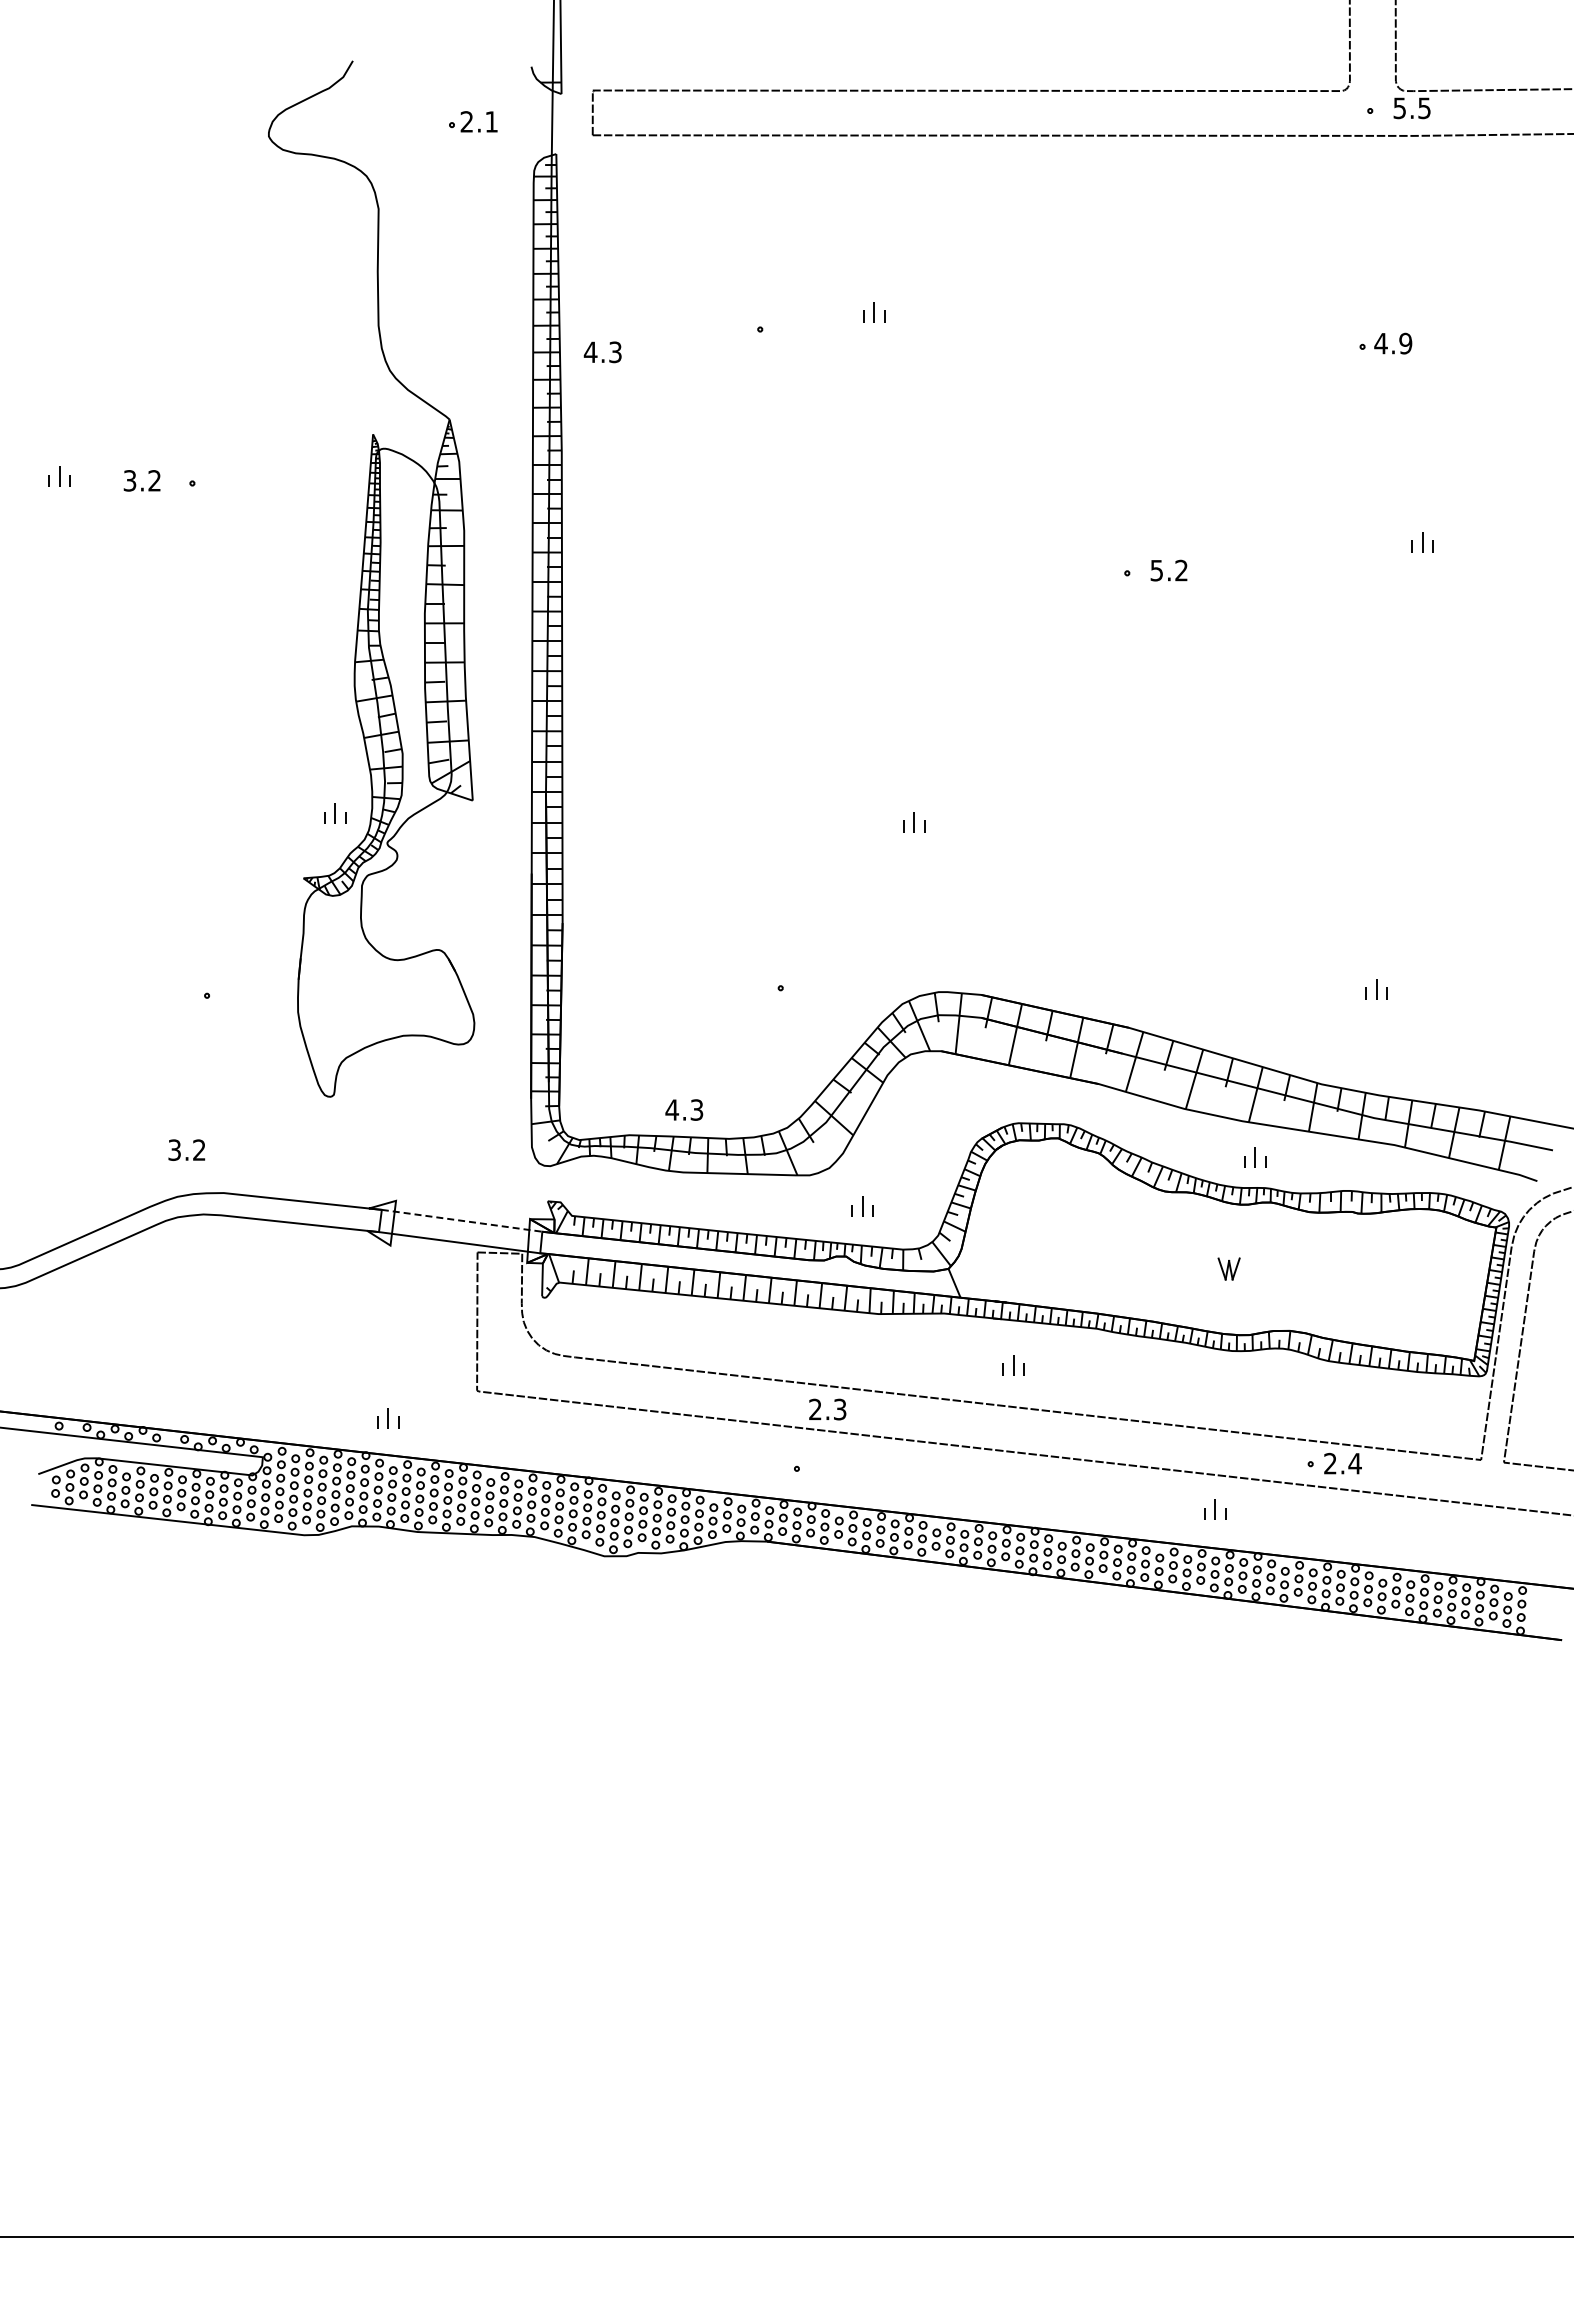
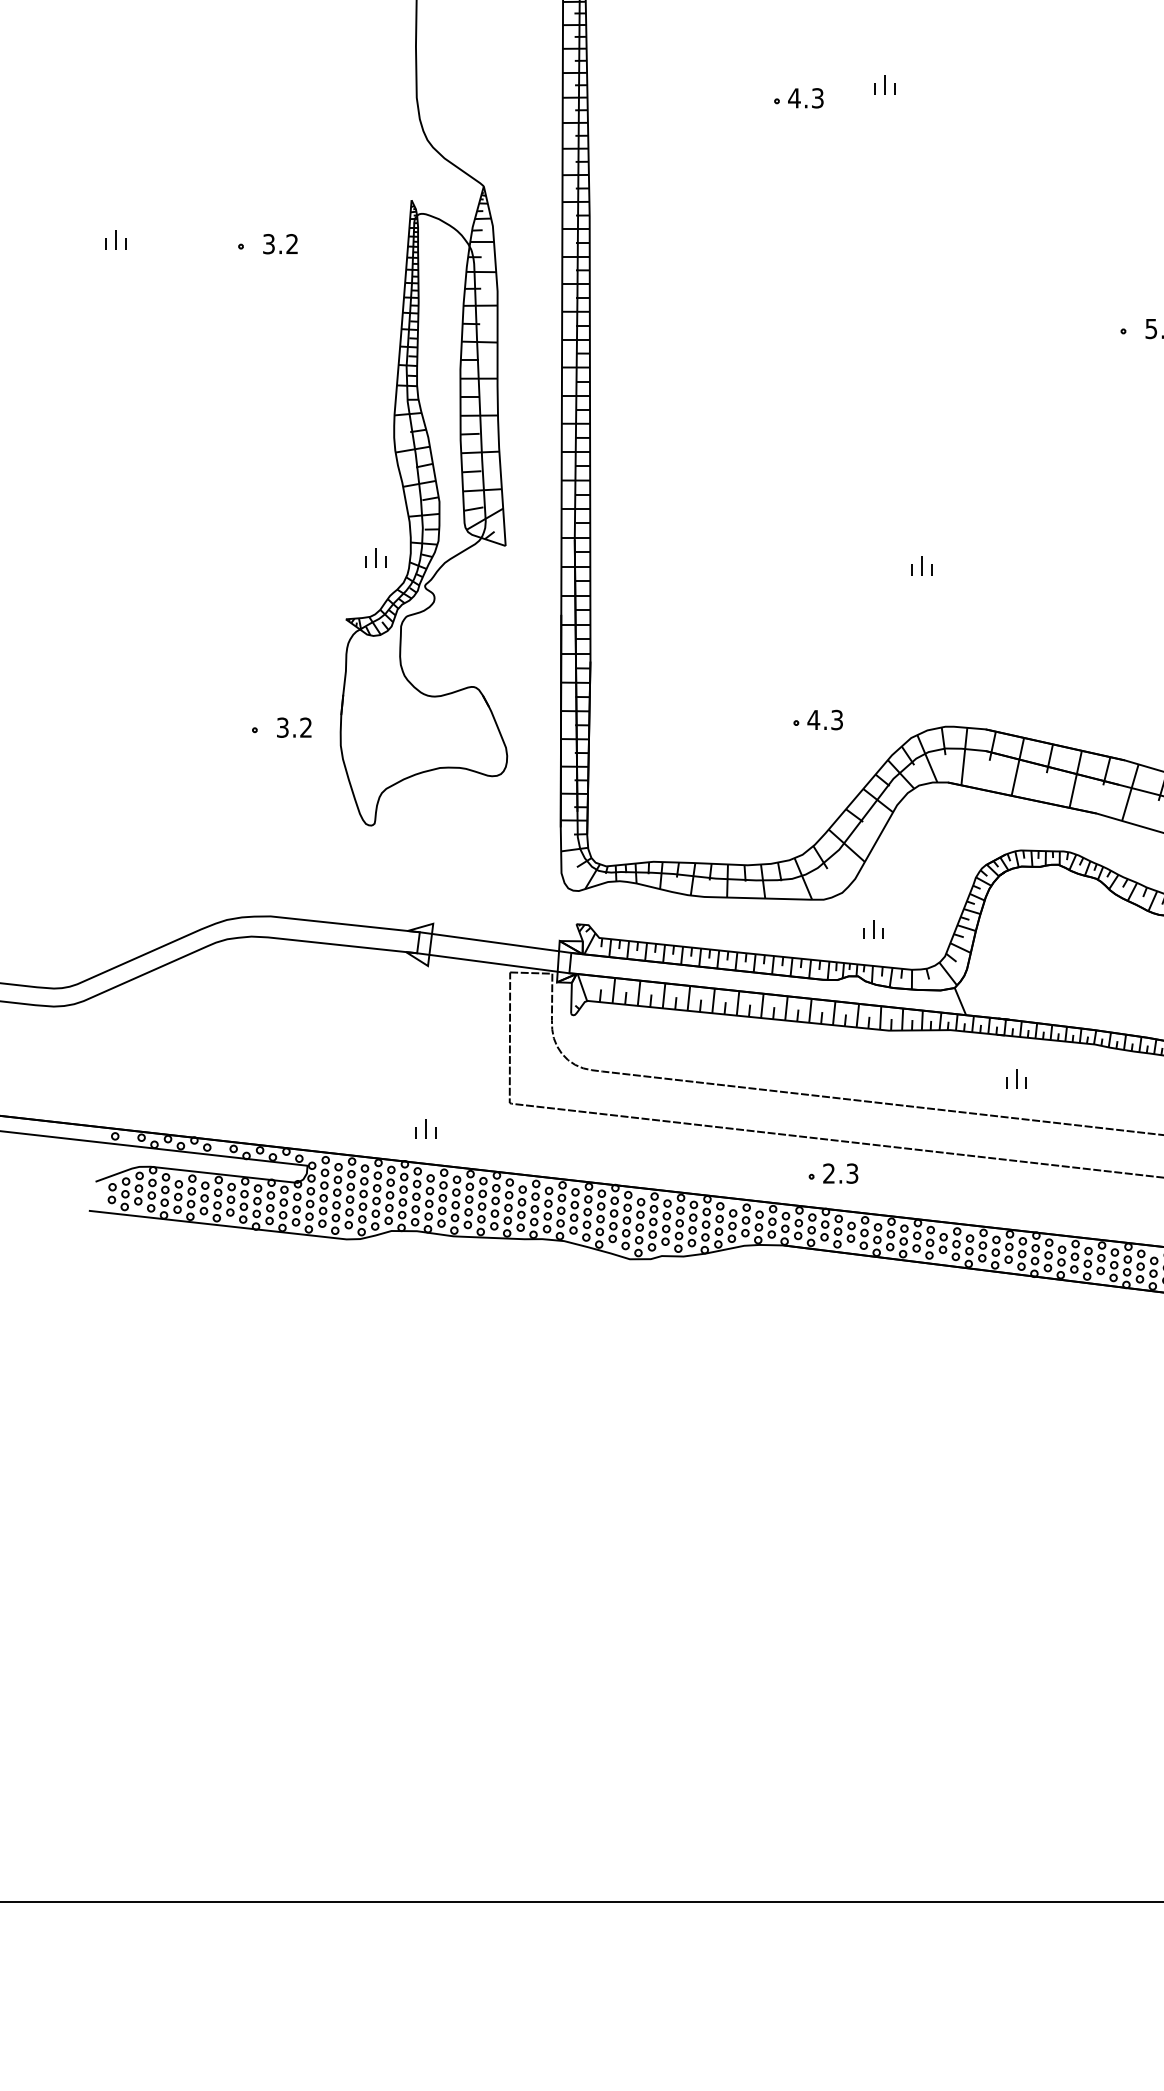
text: (602, 352) -> (805, 98), moved
text: (141, 480) -> (279, 243), moved
text: (684, 1109) -> (825, 719), moved
text: (186, 1149) -> (293, 727), moved
line: (462, 1220) -> (495, 942), dashed -> solid
text: (827, 1409) -> (840, 1173), moved

